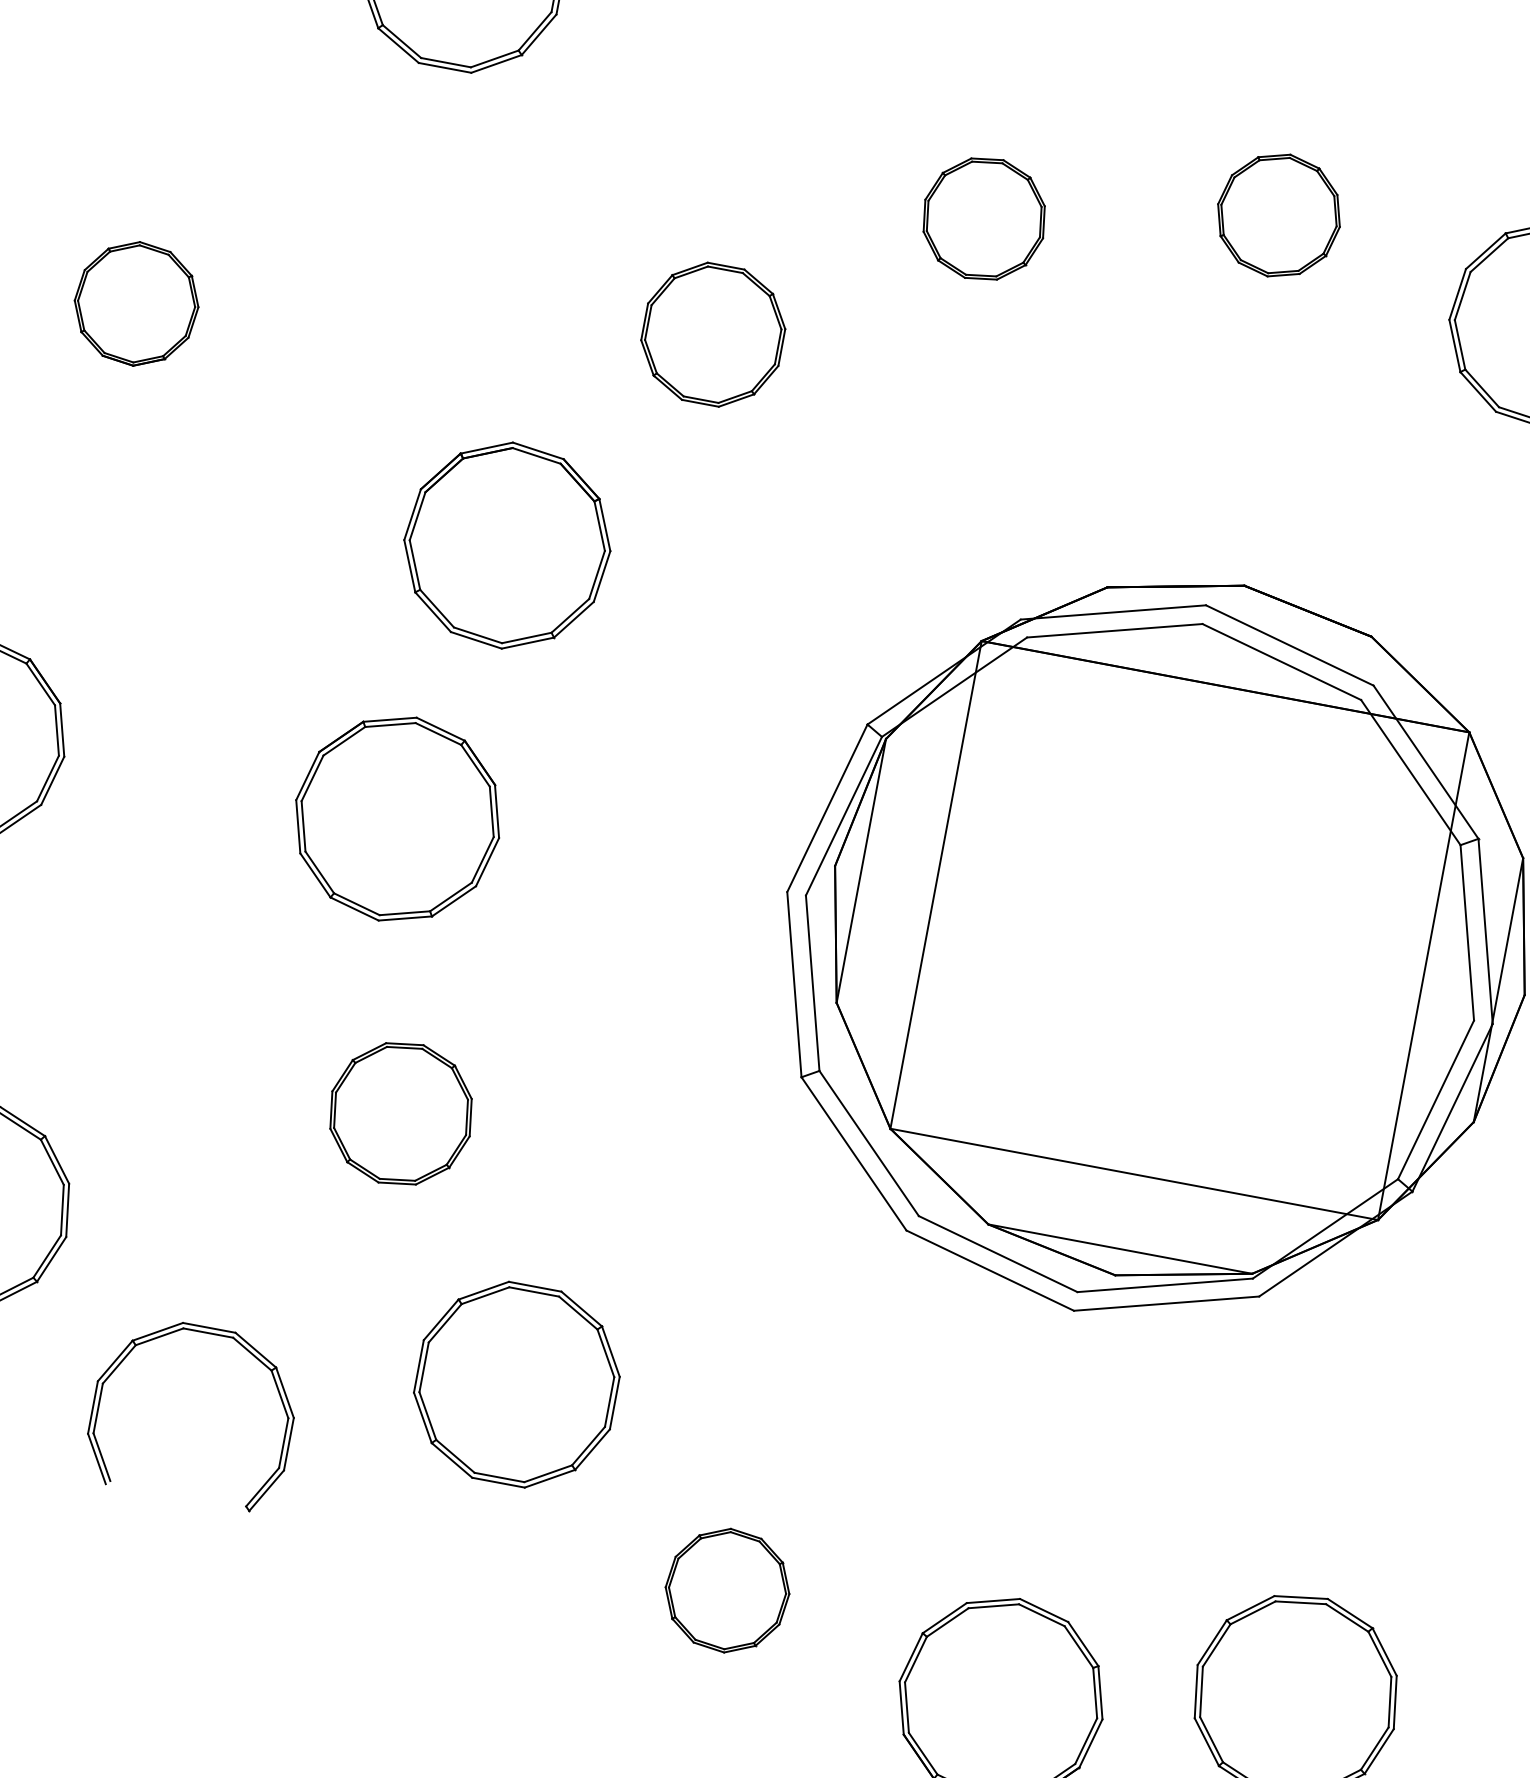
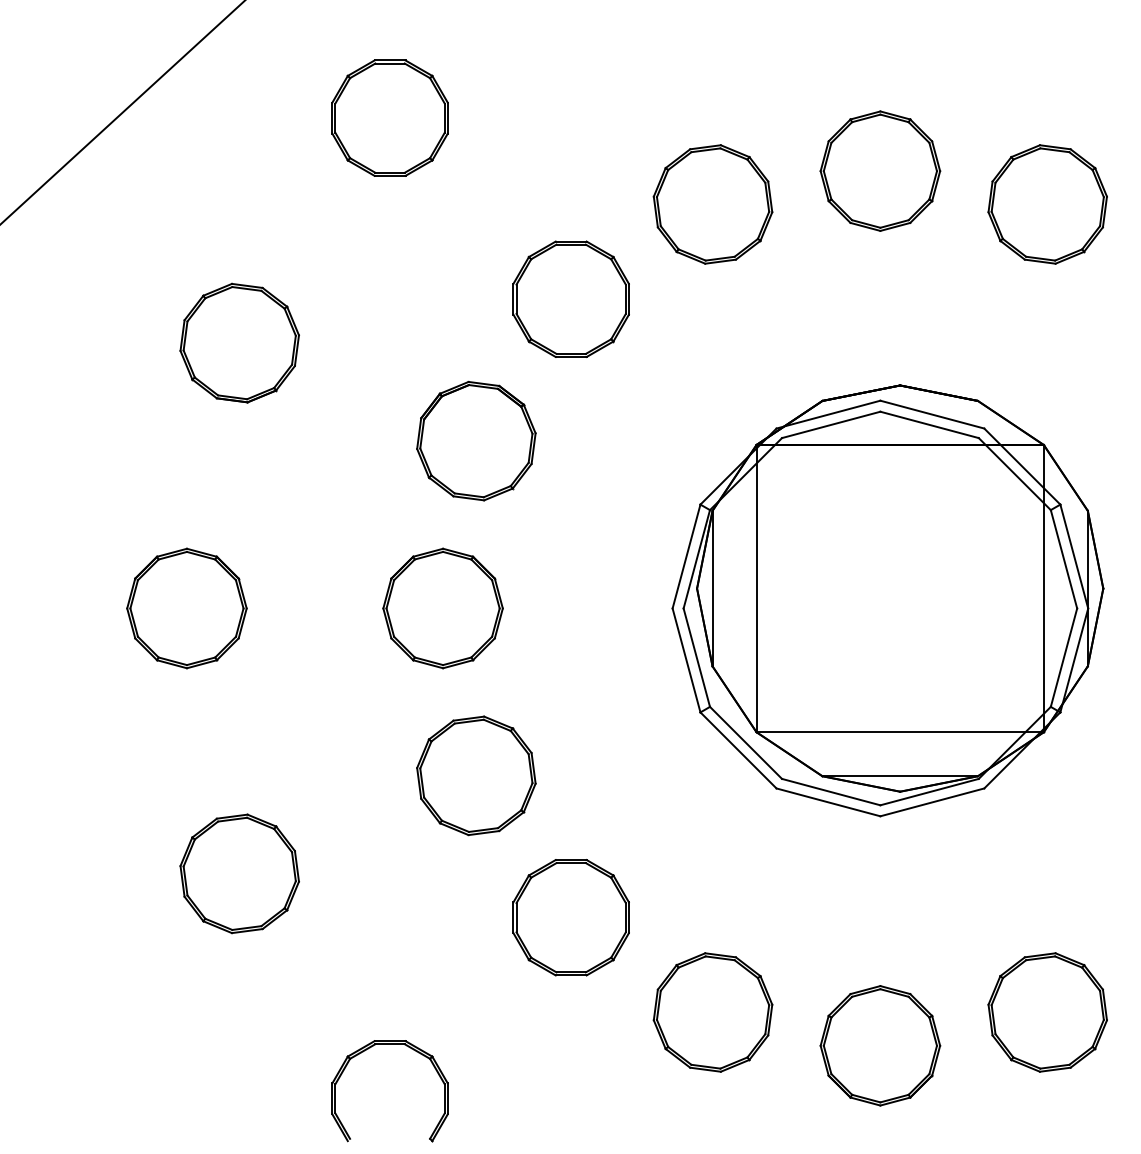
part: (1279, 214) -> (880, 170), size x1.67
part: (983, 218) -> (712, 204), size x1.67
part: (136, 302) -> (239, 342), size x1.67
part: (712, 333) -> (570, 298), size x1.43
part: (401, 1113) -> (476, 775), size x1.43
part: (160, 1338) -> (363, 1052), moved
part: (726, 1590) -> (712, 1012), size x1.67

